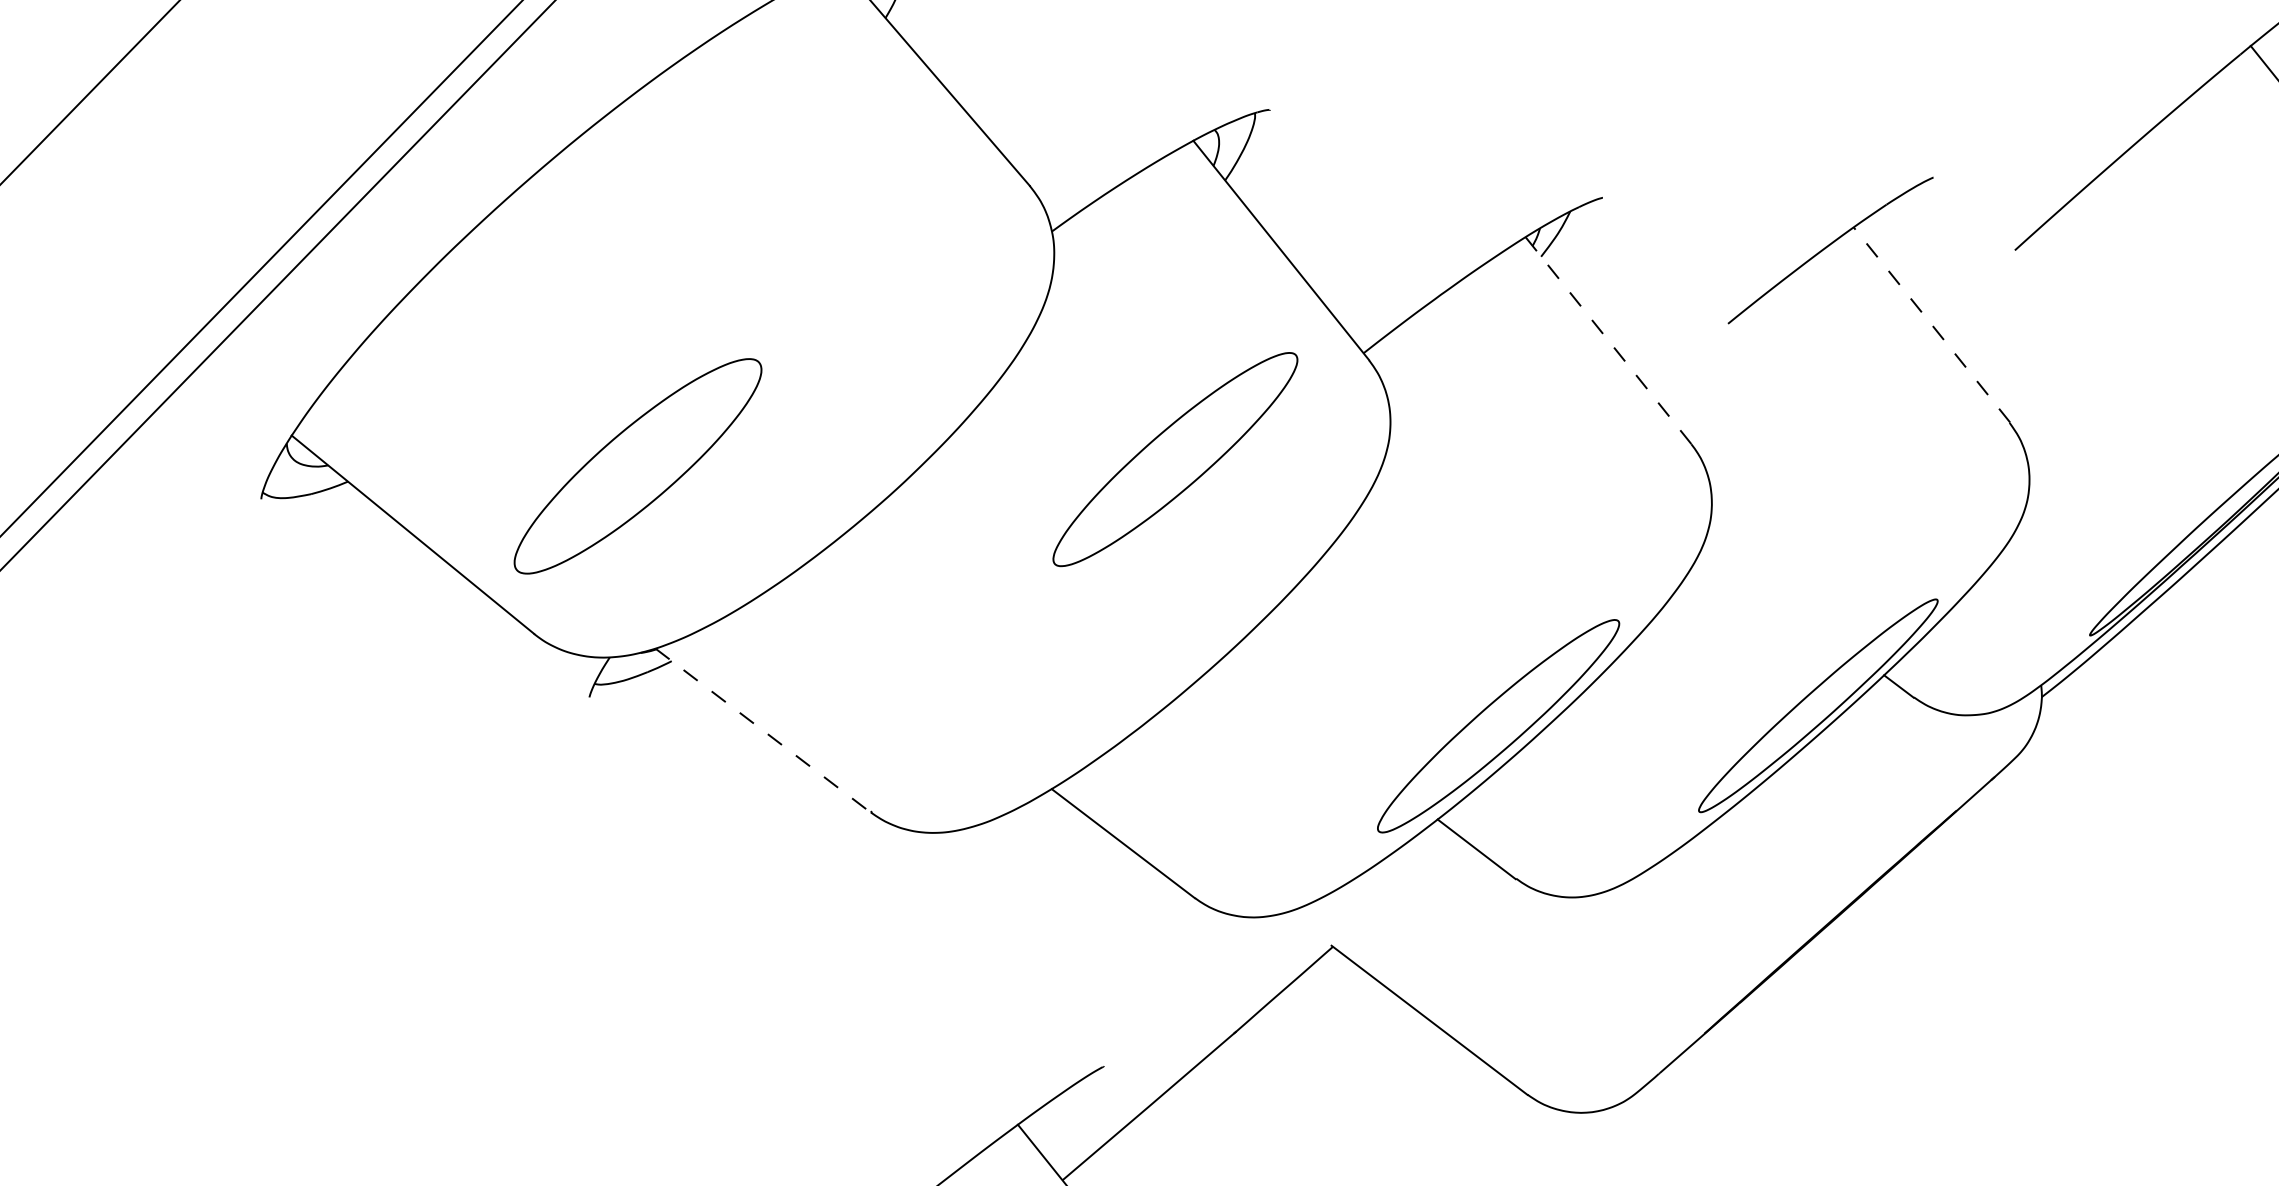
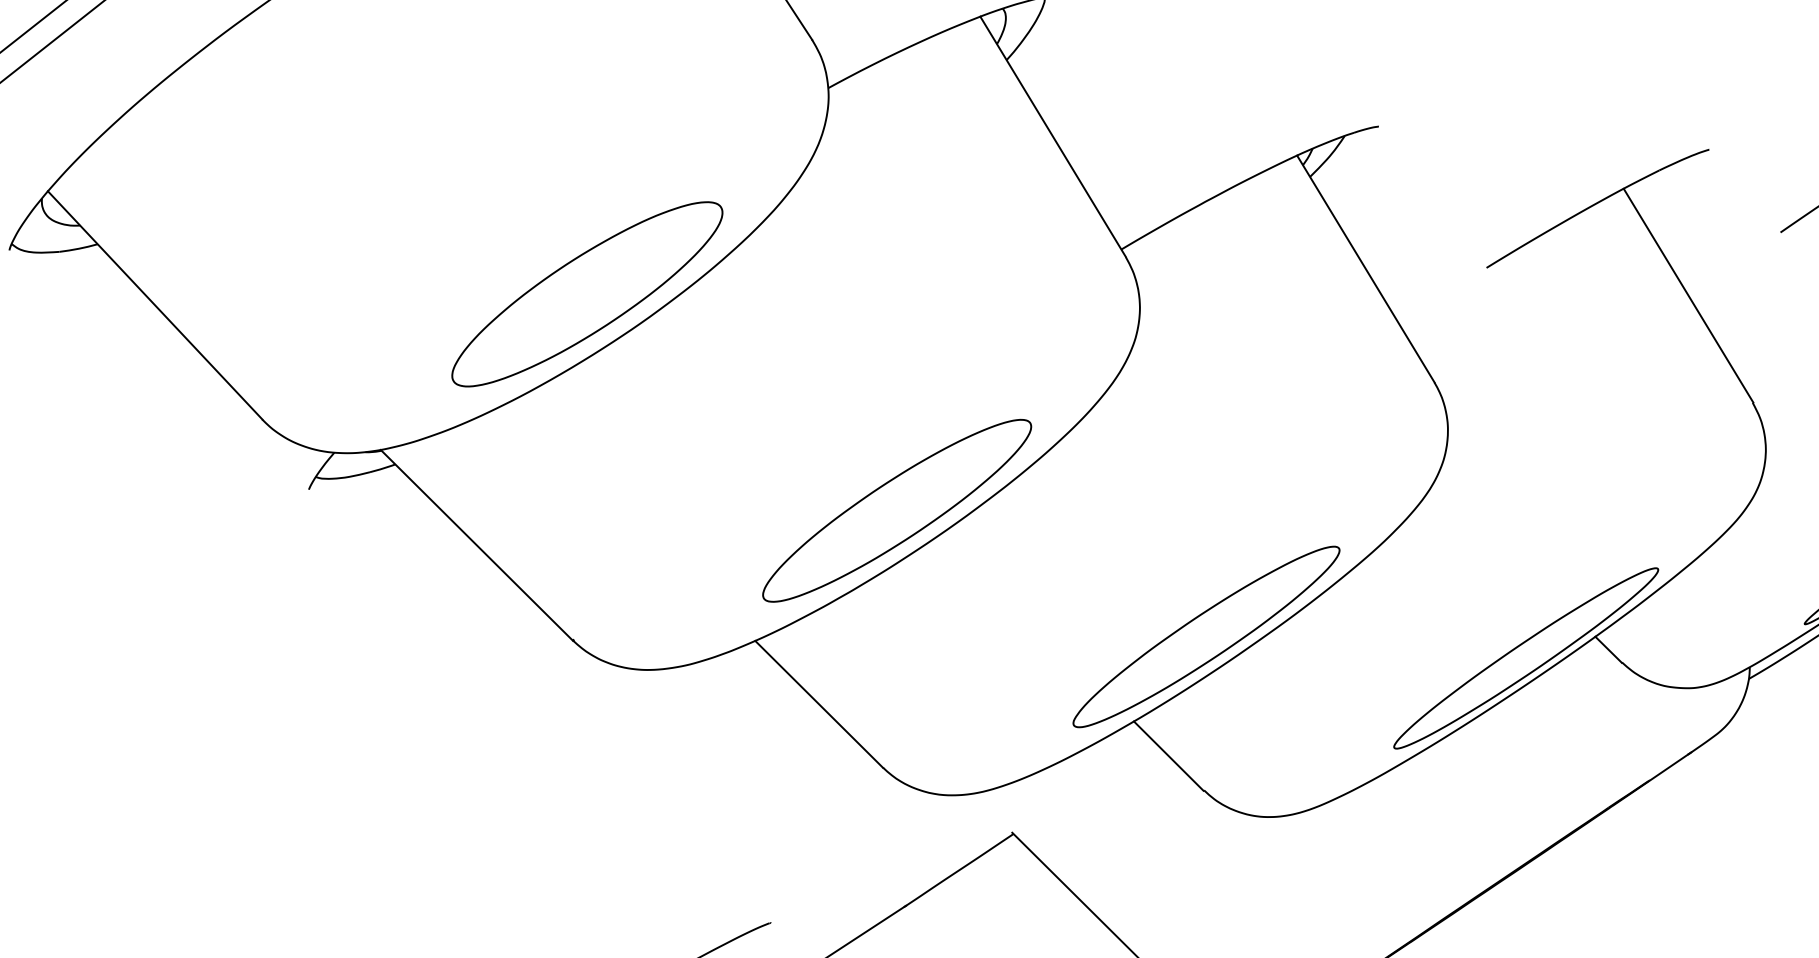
line: (1931, 324) -> (1688, 295), dashed -> solid
line: (1608, 340) -> (1365, 268), dashed -> solid
part: (1175, 459) -> (897, 510), moved
part: (637, 466) -> (586, 294), moved
line: (763, 731) -> (477, 546), dashed -> solid

